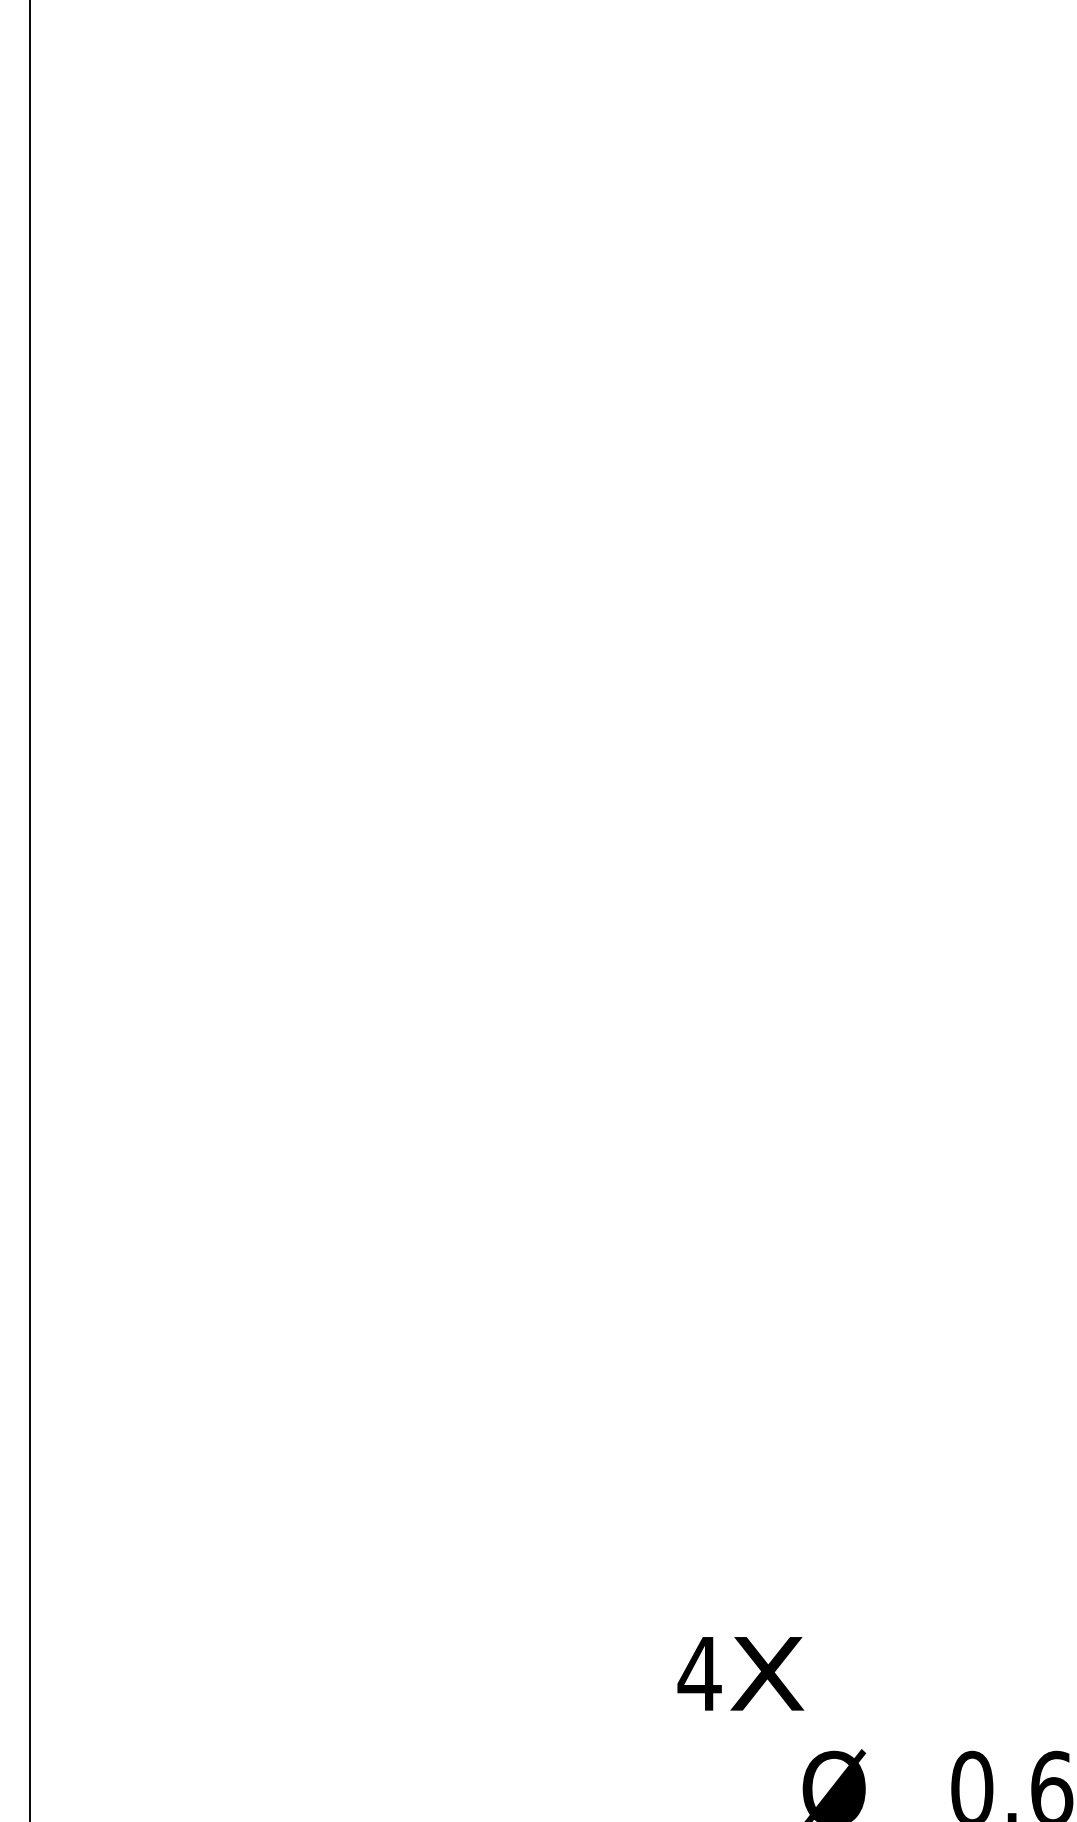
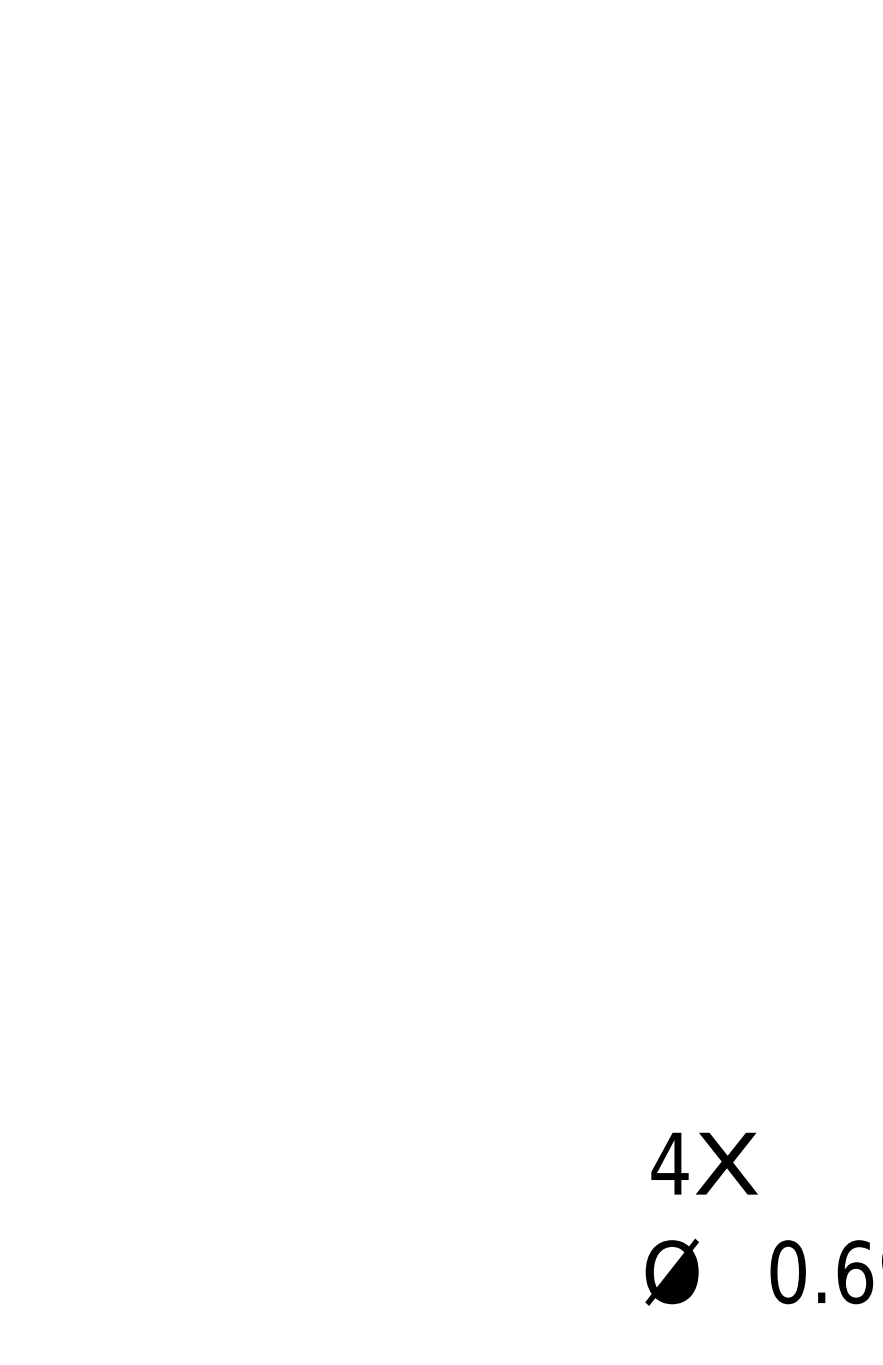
text: (740, 1673) -> (704, 1163), moved

